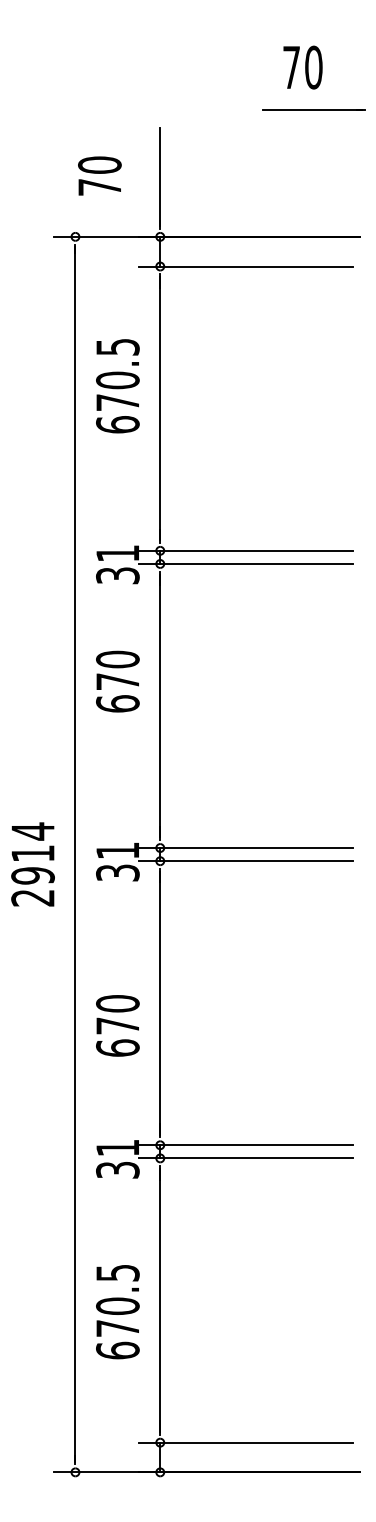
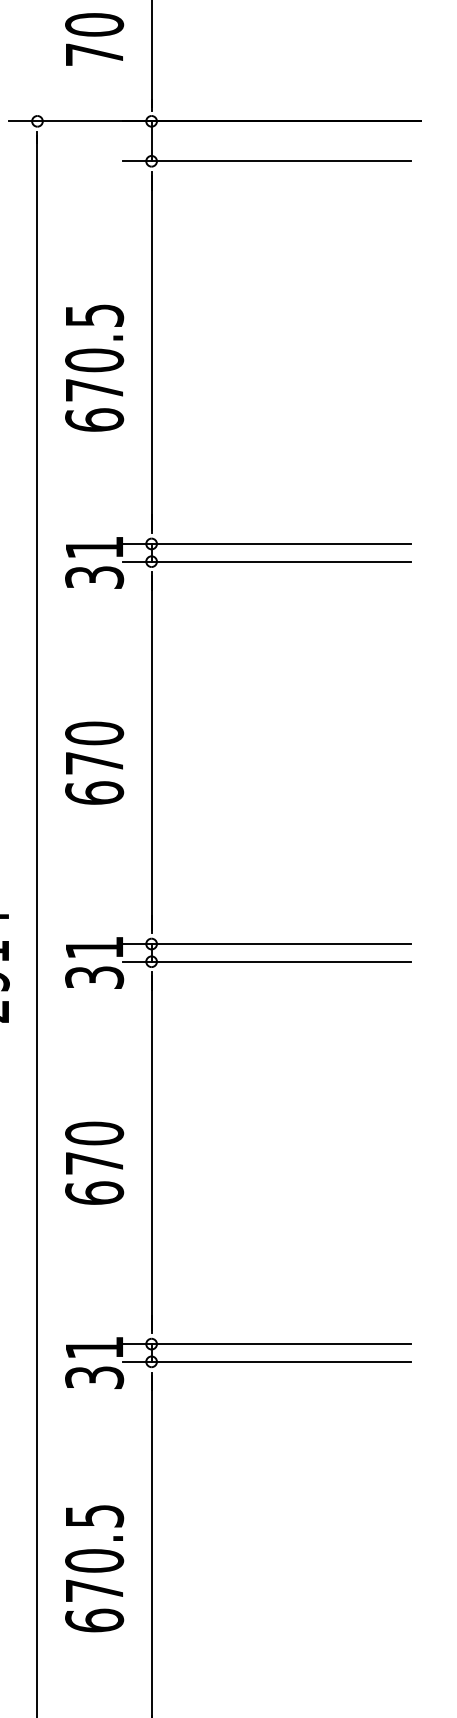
text: (99, 175) -> (94, 38), moved
text: (117, 386) -> (94, 368), moved
text: (117, 681) -> (94, 762), moved
text: (117, 1025) -> (94, 1162), moved

